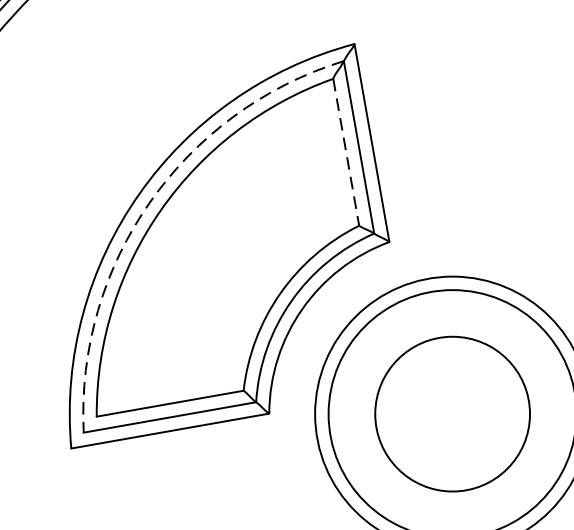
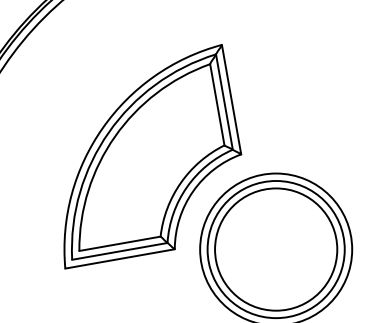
line: (346, 153) -> (217, 105), dashed -> solid
arc: (149, 202) -> (108, 132), dashed -> solid
circle: (453, 414) -> (276, 249), size x1.43

